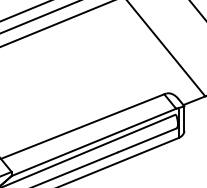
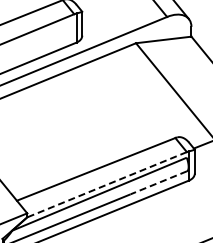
line: (146, 141) -> (158, 183), solid -> dashed
line: (93, 142) -> (106, 184), solid -> dashed

